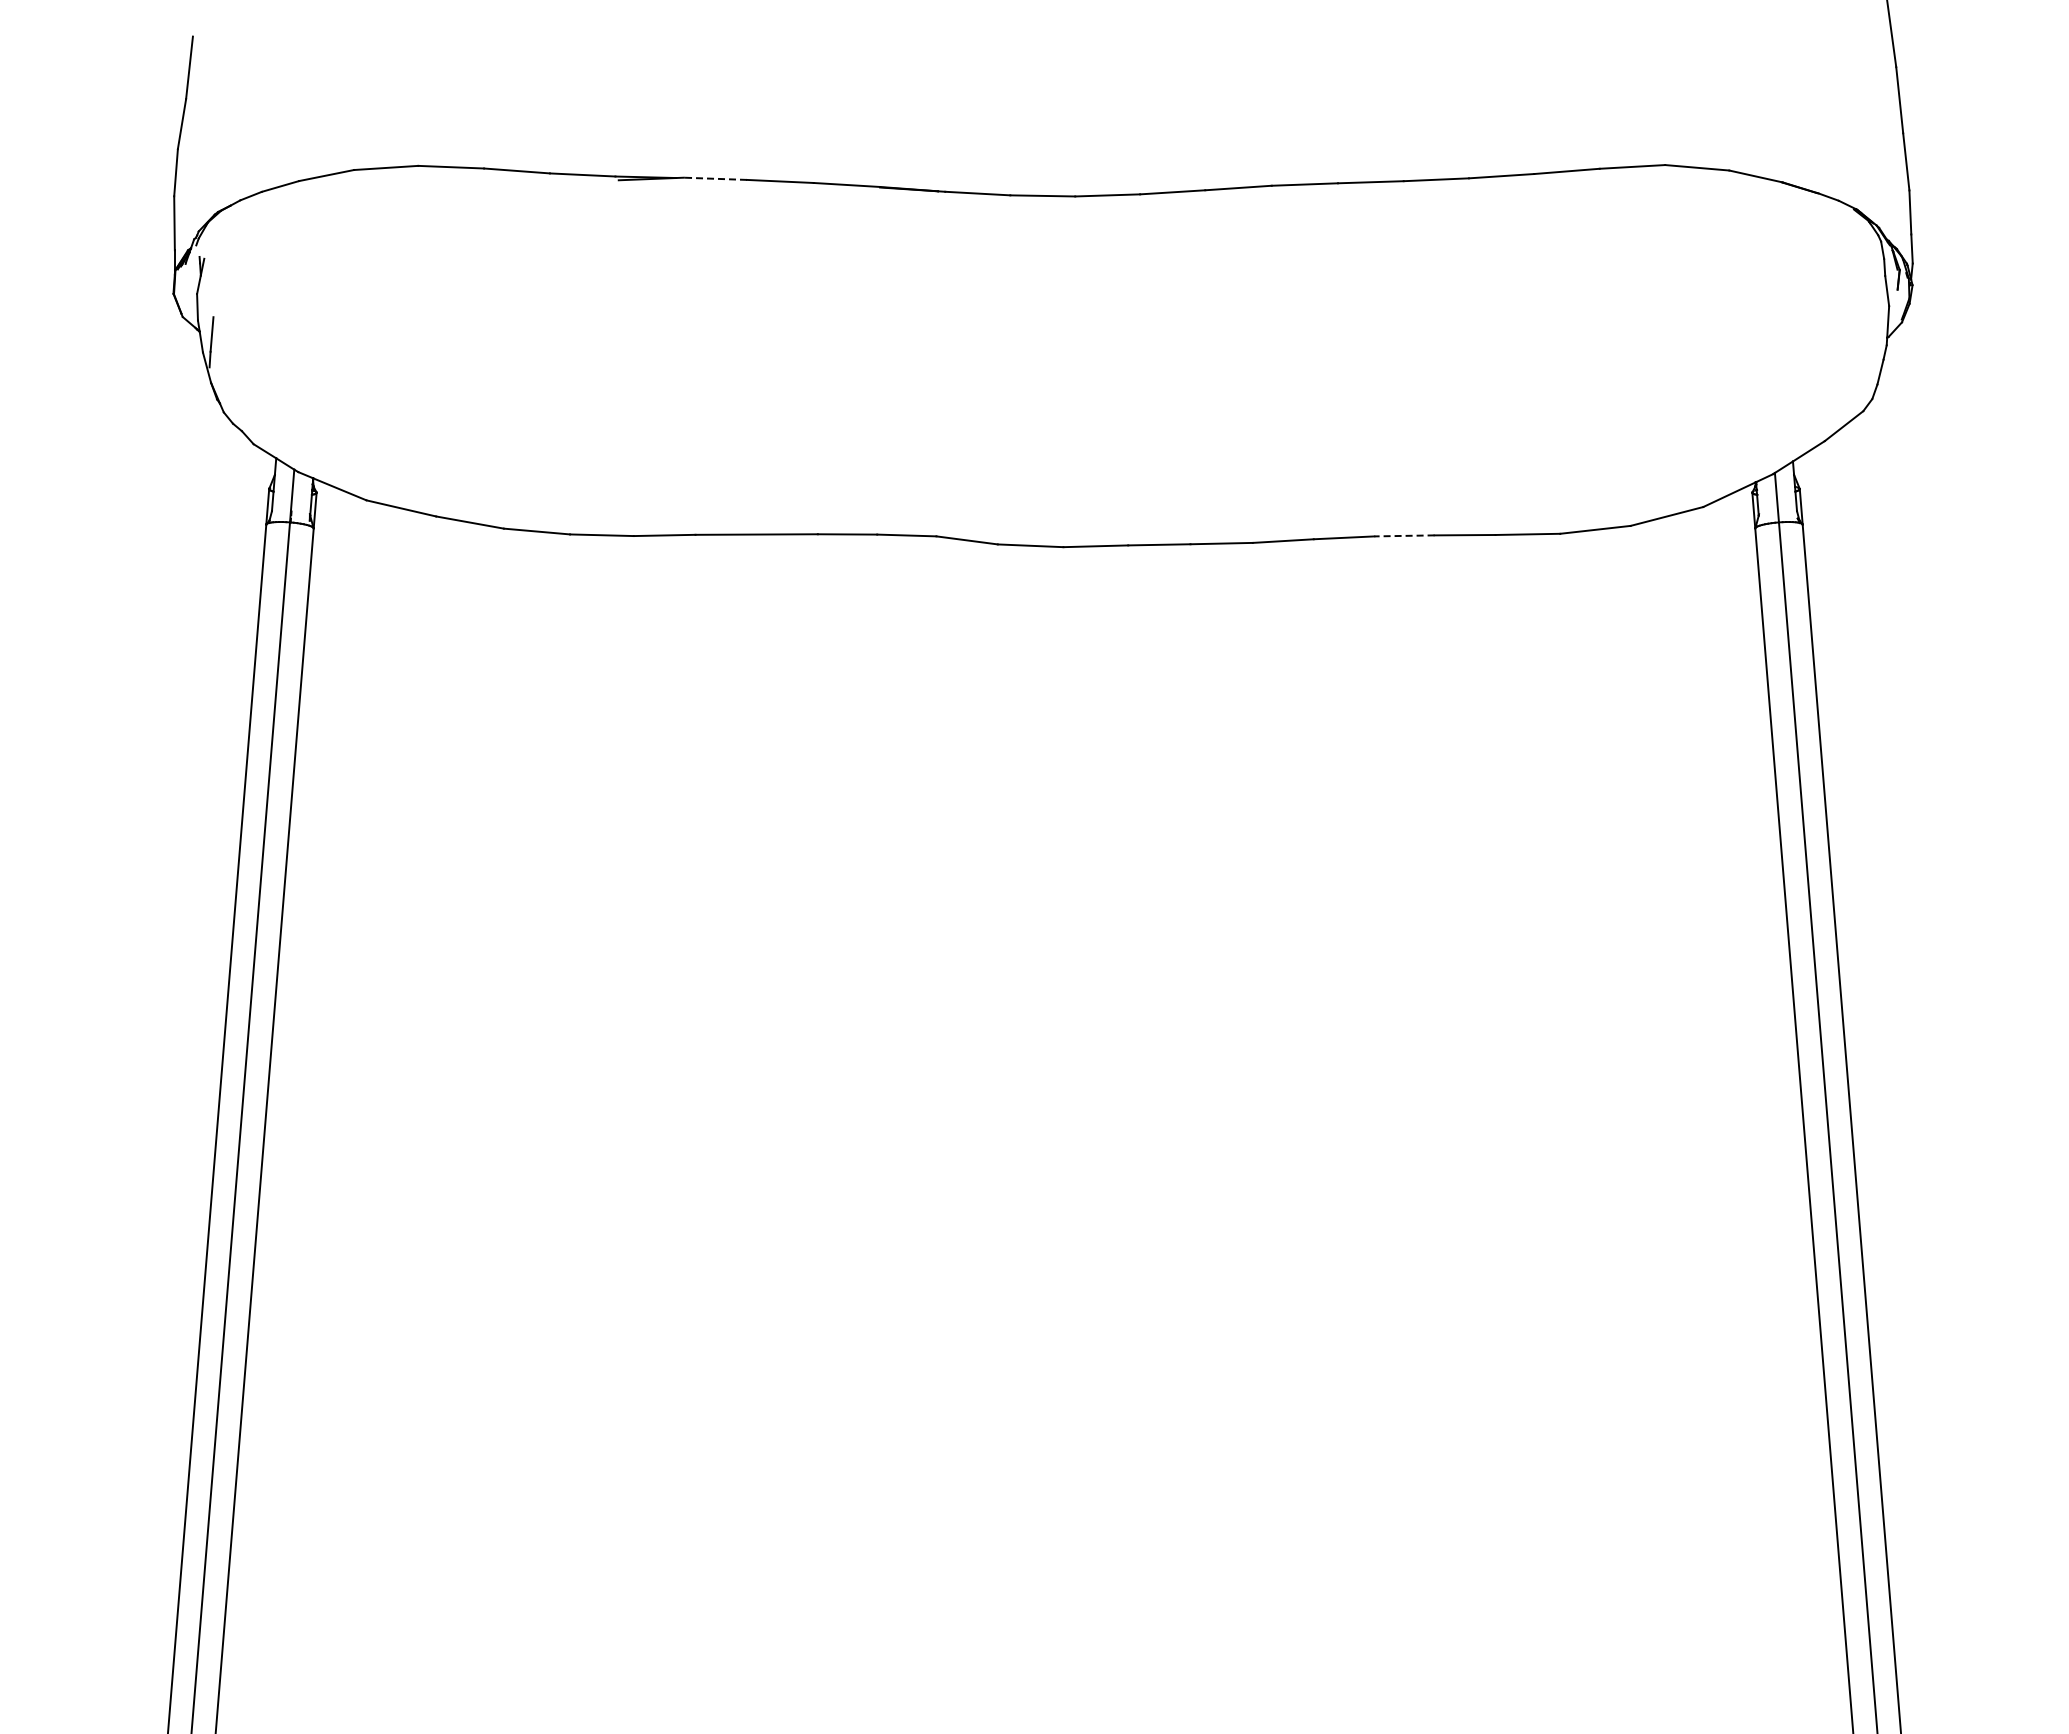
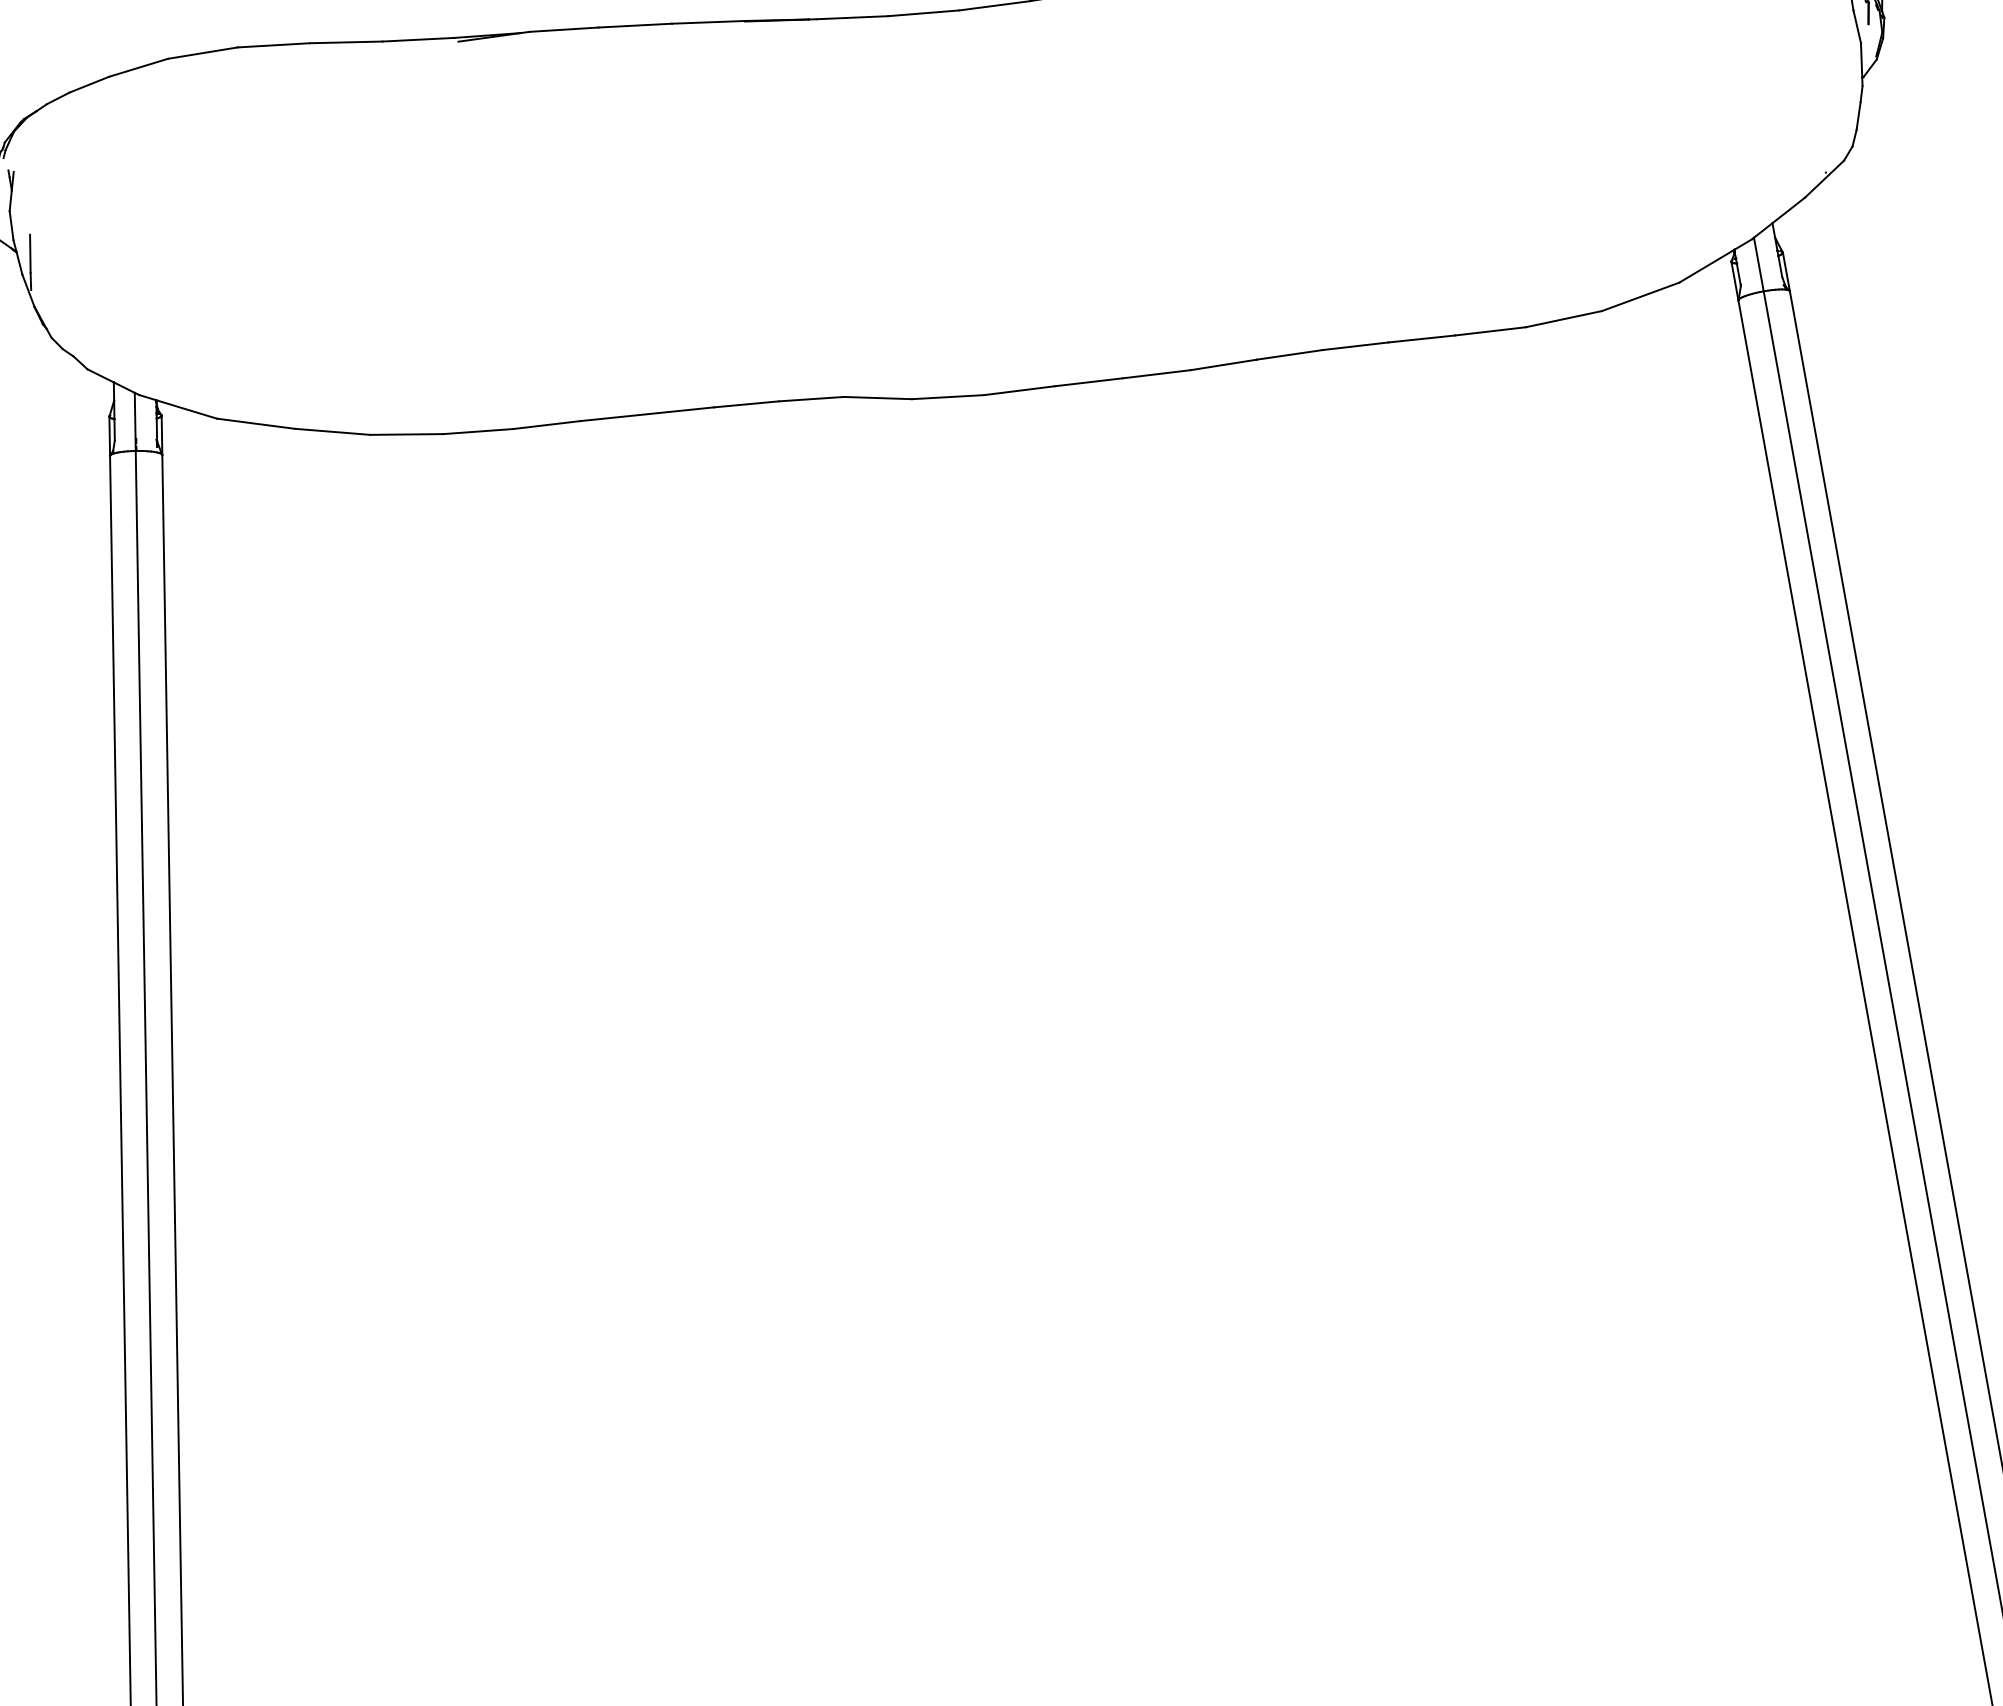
line: (715, 178) -> (564, 29), dashed -> solid
line: (1403, 535) -> (1354, 345), dashed -> solid

